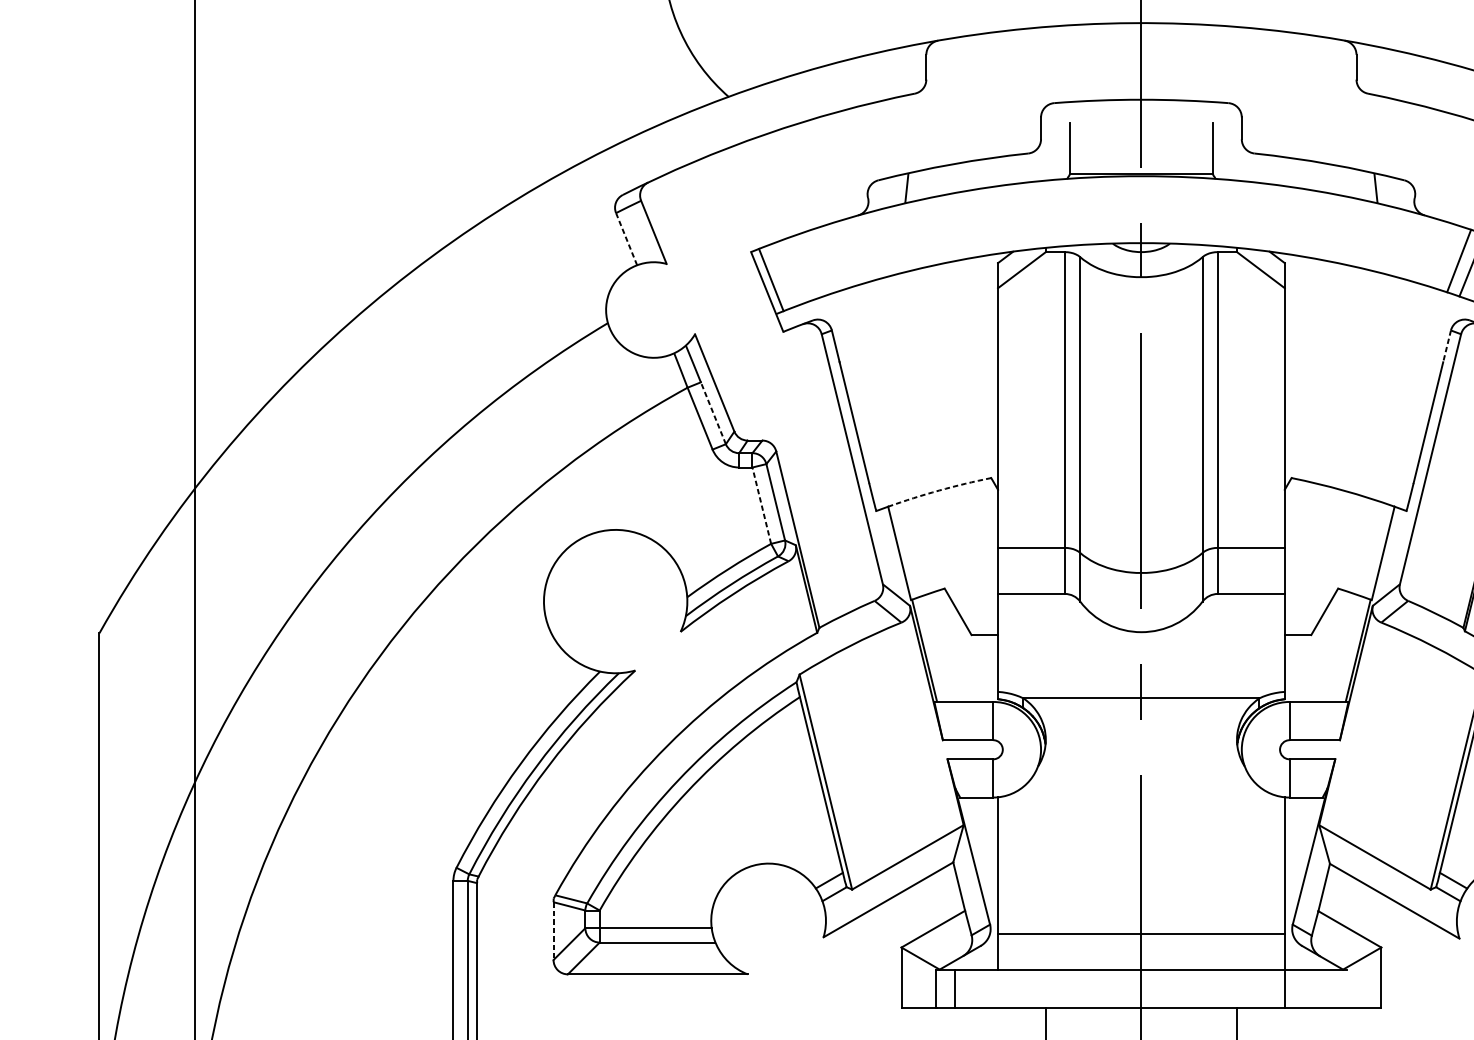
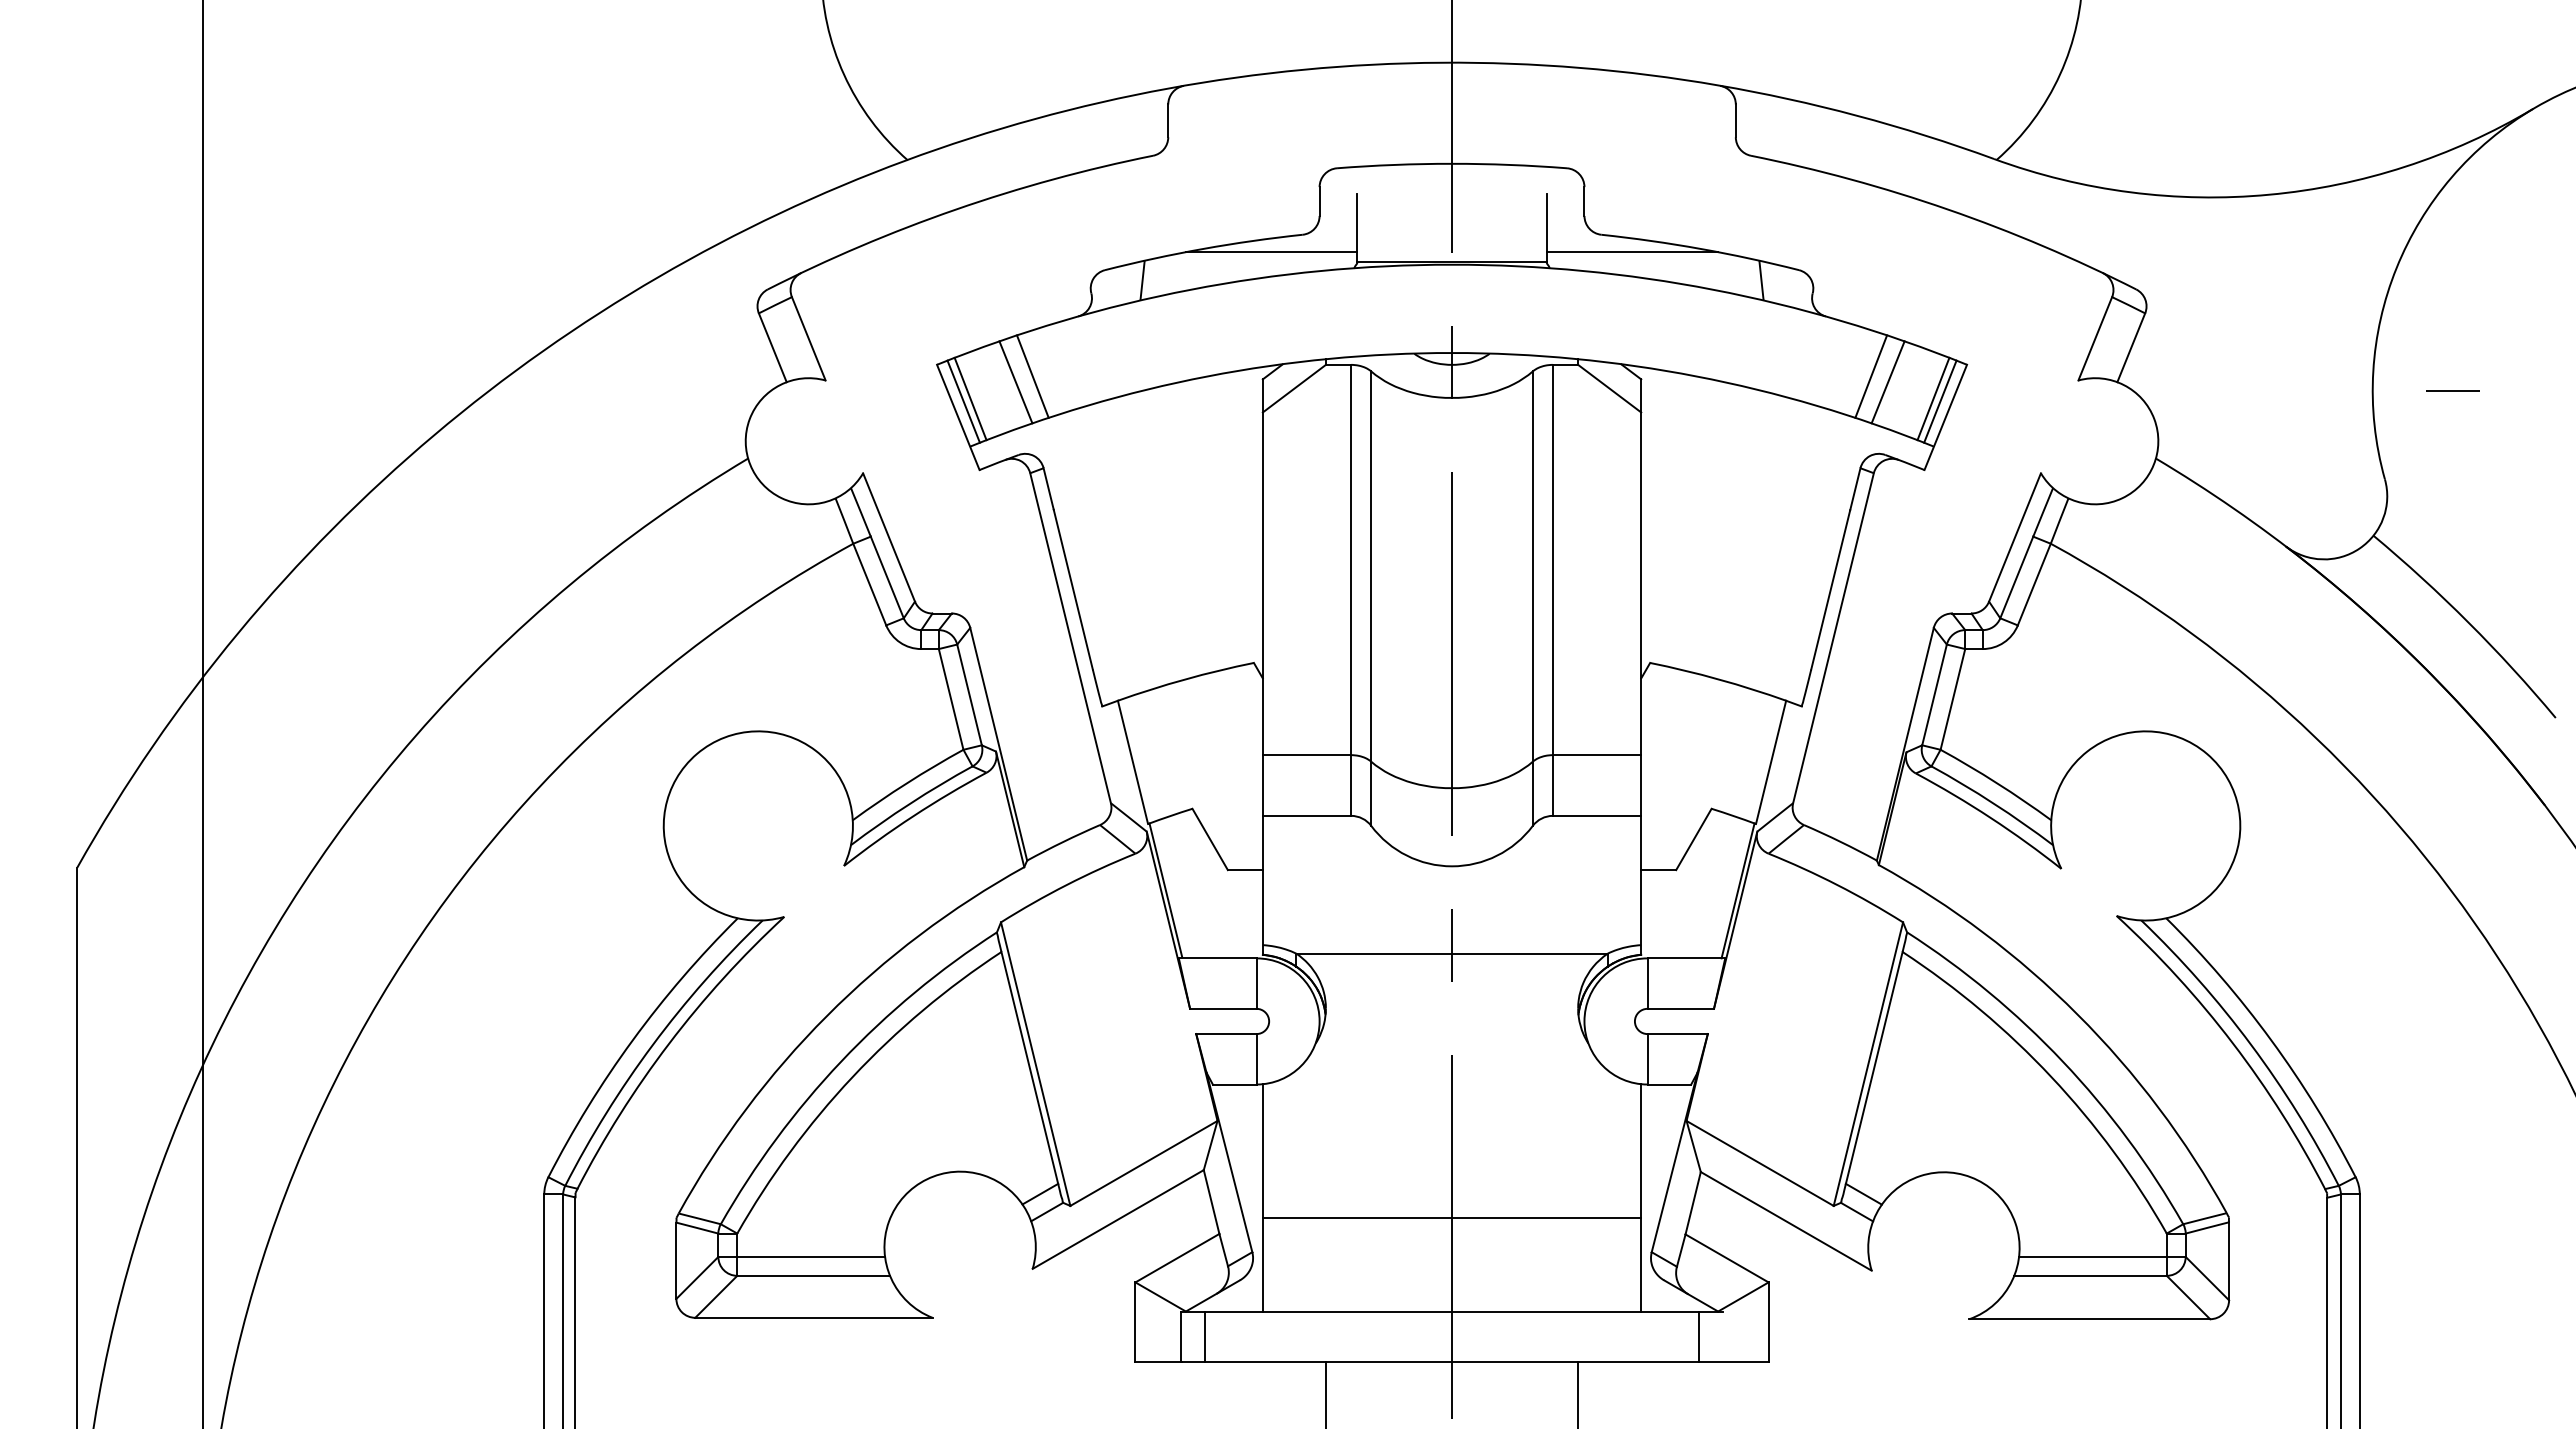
line: (1004, 166) -> (1271, 252), added
line: (1277, 166) -> (1631, 252), added
line: (626, 238) -> (772, 347), dashed -> solid
line: (823, 260) -> (1032, 376), added
line: (810, 265) -> (1015, 382), added
line: (776, 277) -> (970, 398), added
line: (1447, 346) -> (1855, 489), dashed -> solid
line: (713, 413) -> (887, 577), dashed -> solid
arc: (939, 490) -> (1185, 679), dashed -> solid
line: (762, 505) -> (951, 699), dashed -> solid
line: (553, 931) -> (676, 1261), dashed -> solid
line: (1141, 934) -> (1451, 1218), moved
line: (1285, 988) -> (1698, 1336), moved

